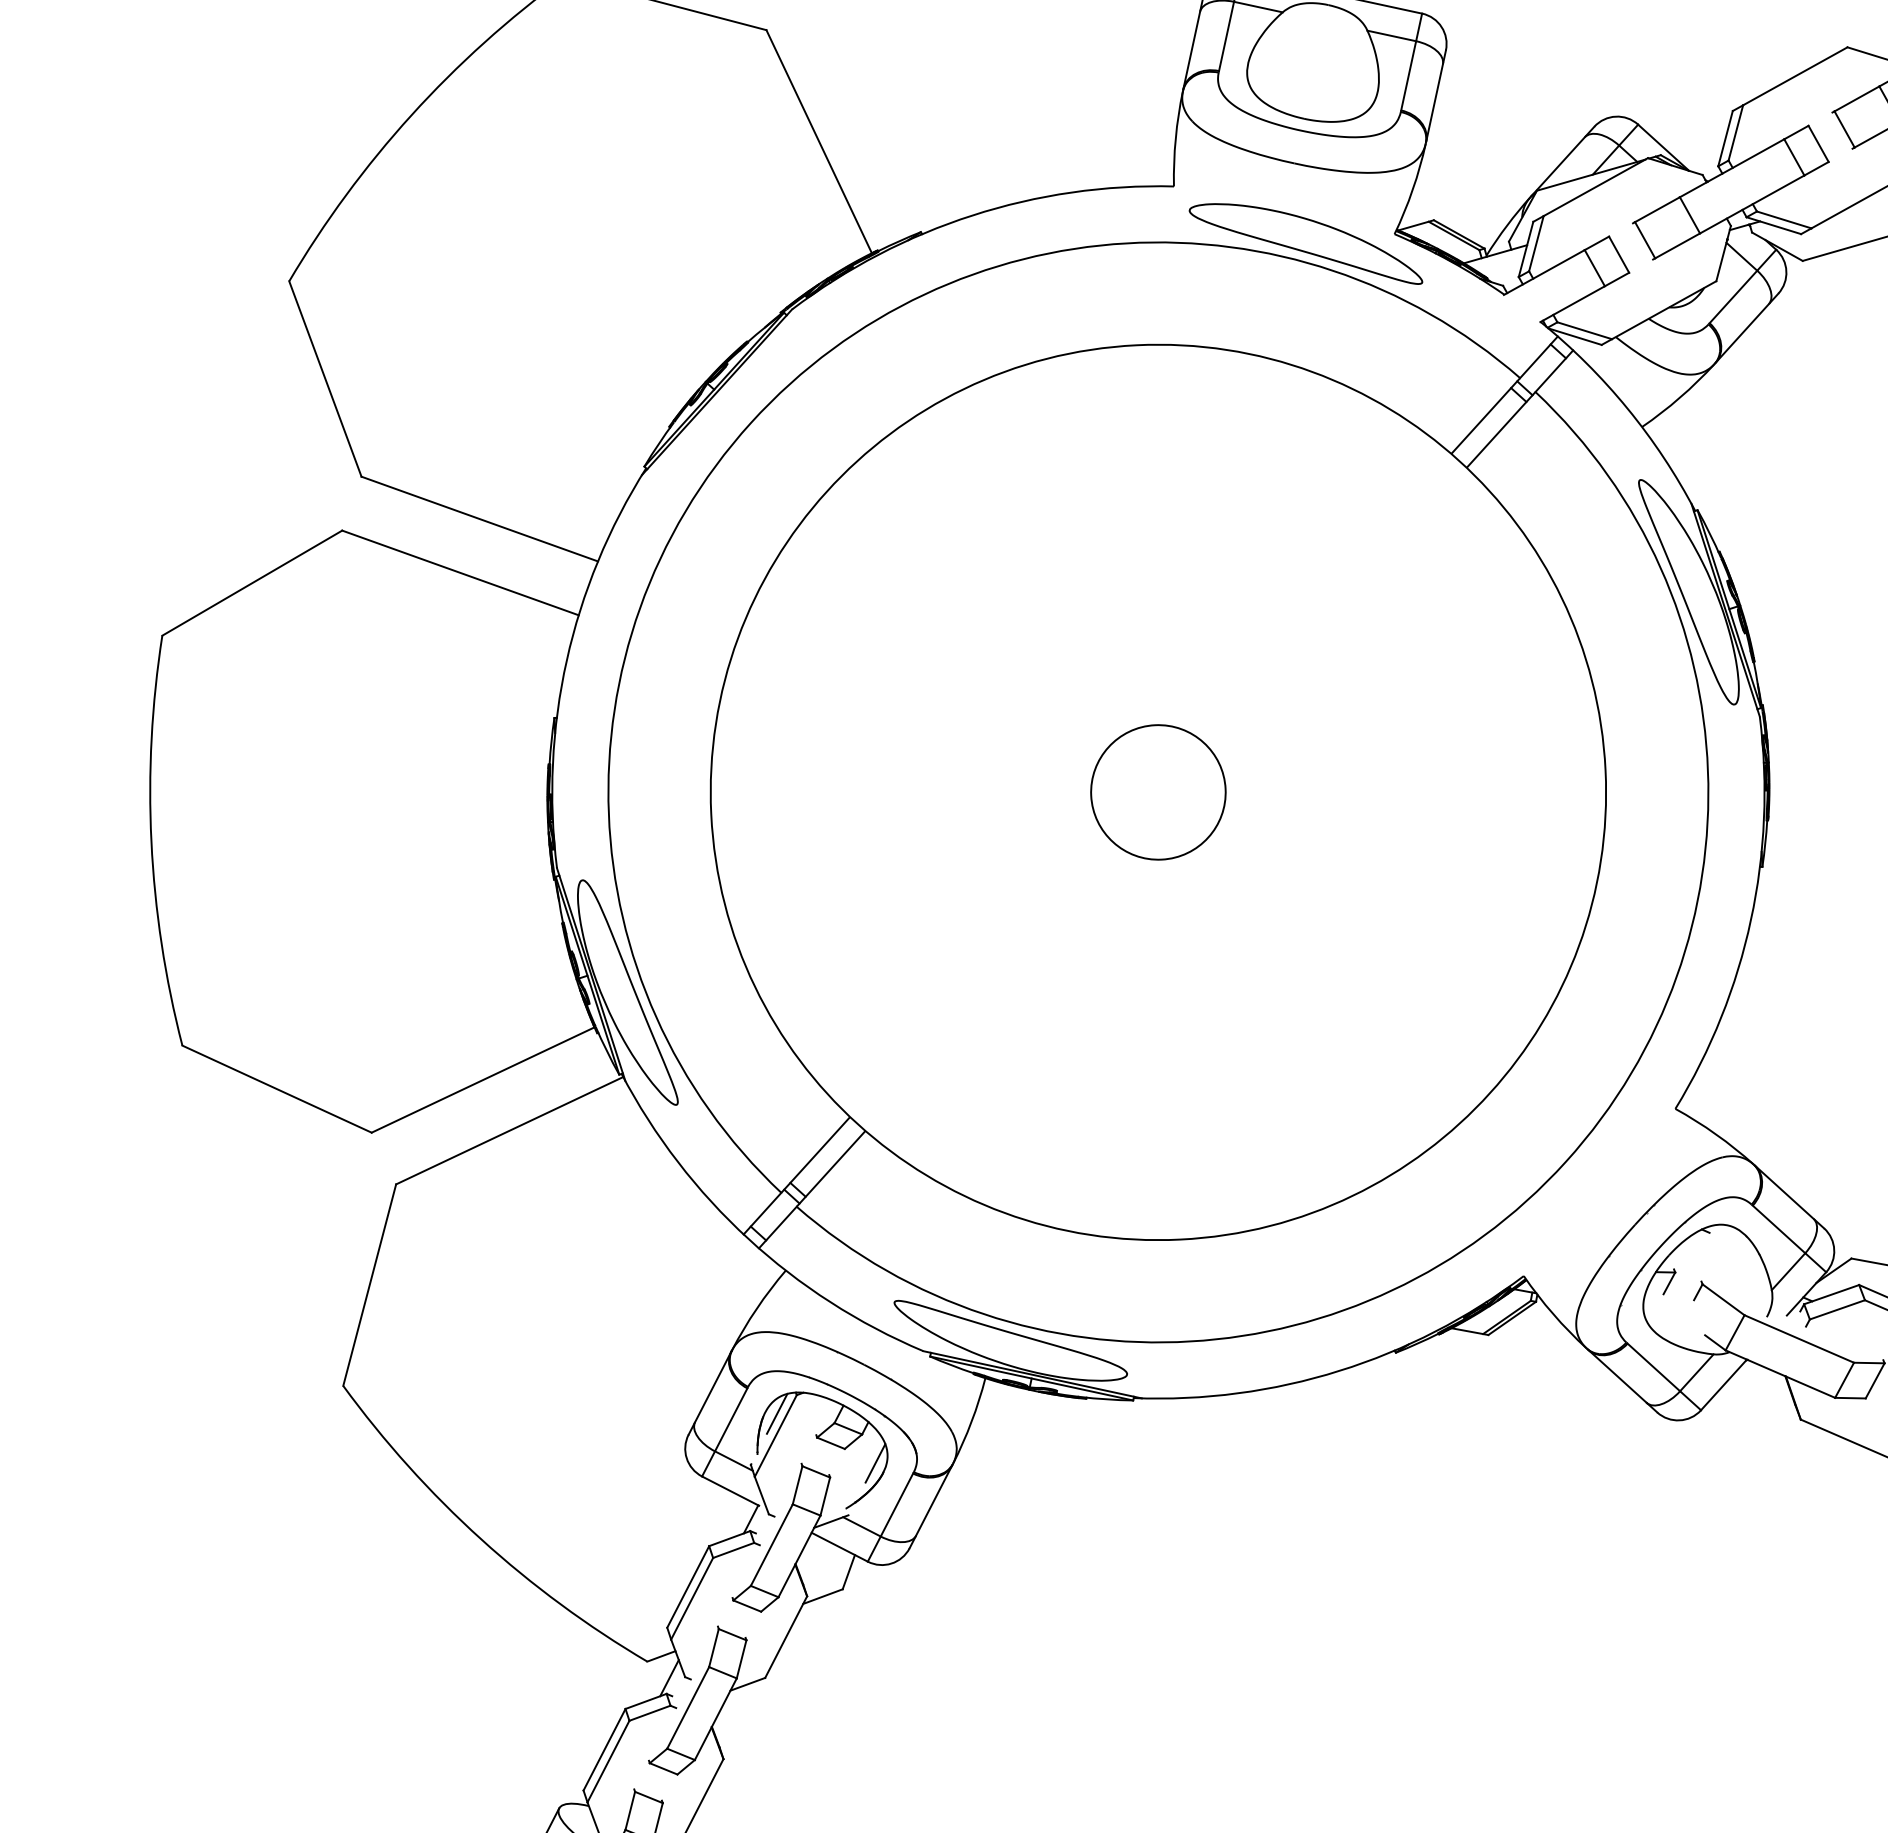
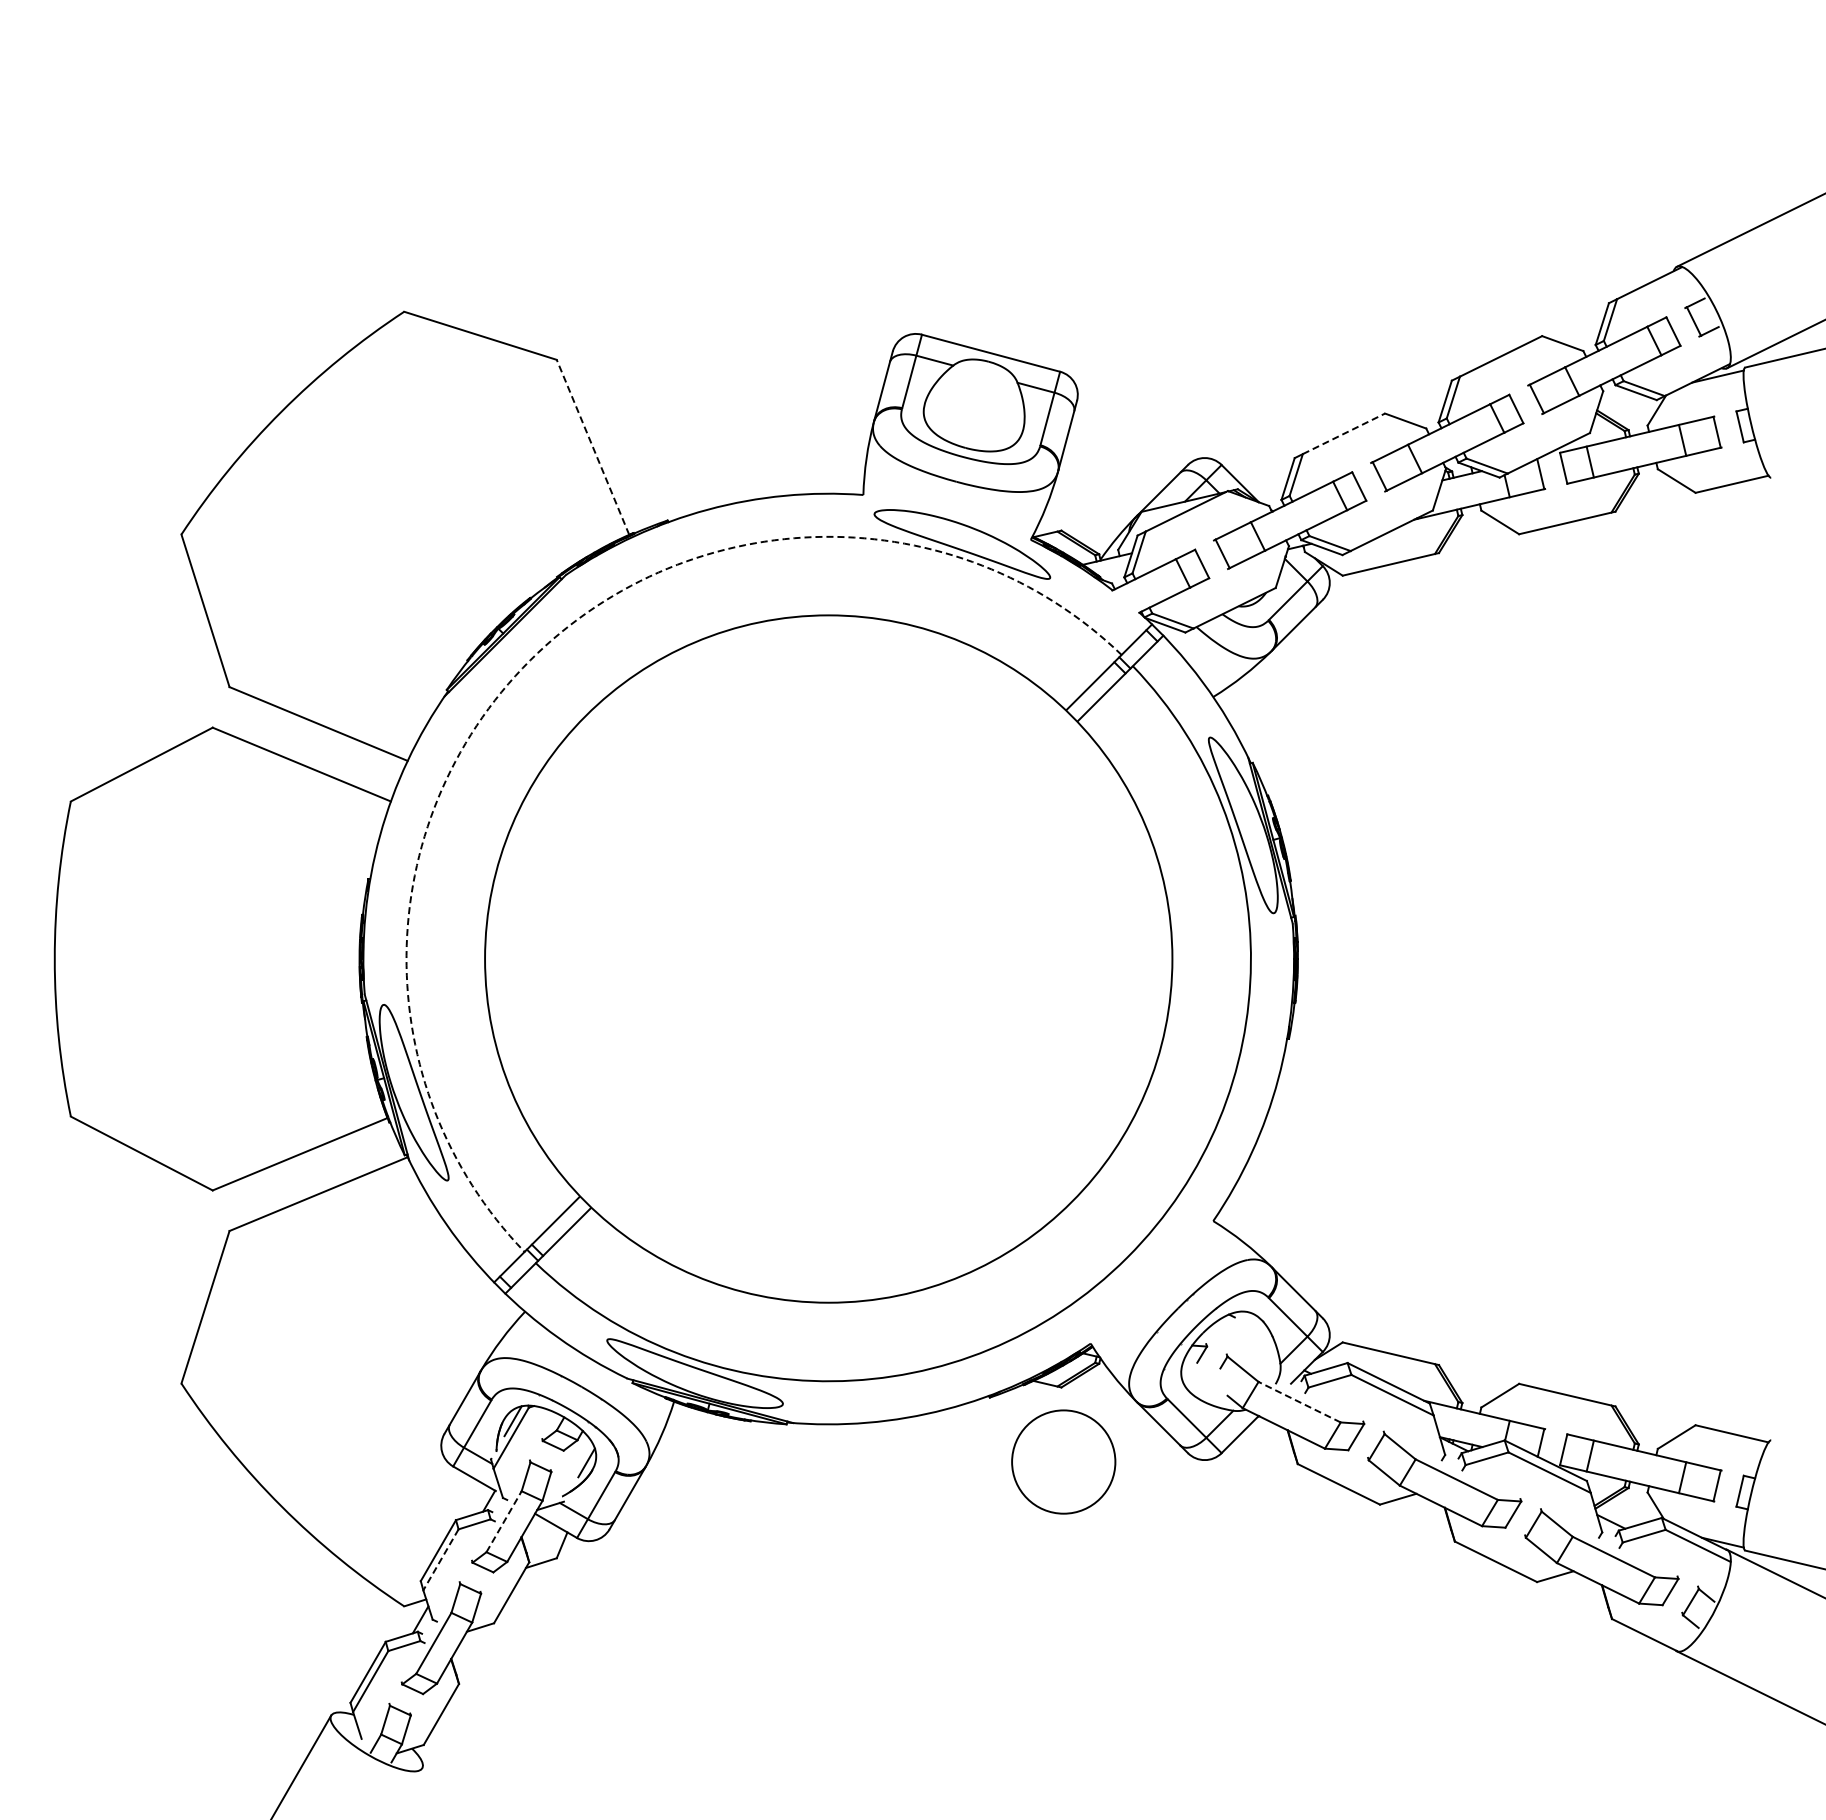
line: (1794, 75) -> (1343, 433), solid -> dashed
line: (819, 141) -> (593, 447), solid -> dashed
arc: (751, 422) -> (530, 660), solid -> dashed
circle: (1158, 791) -> (1063, 1461), moved
line: (1799, 1339) -> (1299, 1402), solid -> dashed
line: (772, 1544) -> (504, 1521), solid -> dashed
line: (691, 1599) -> (440, 1560), solid -> dashed

